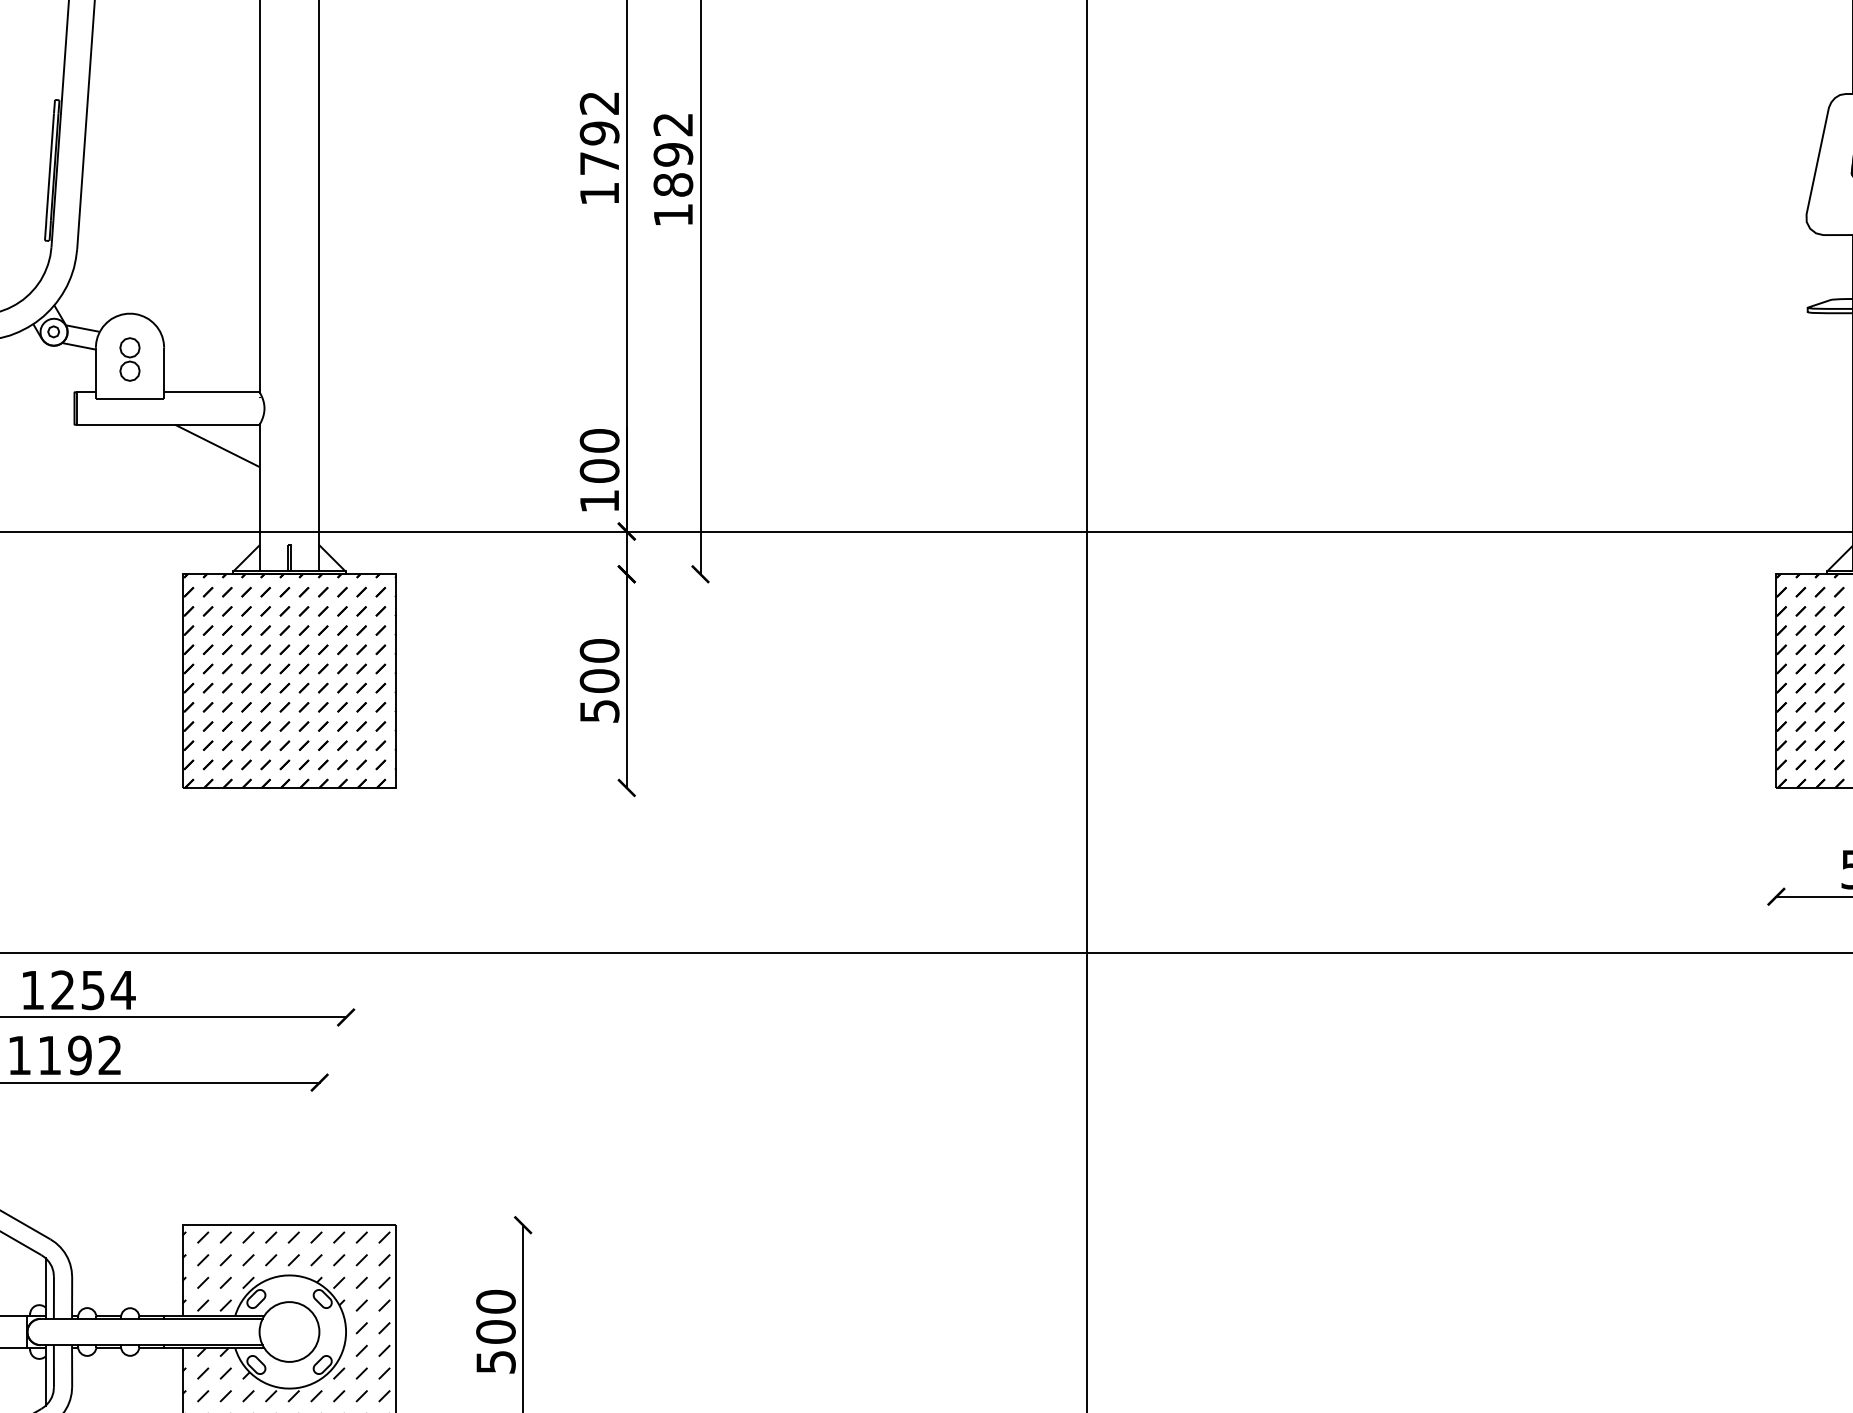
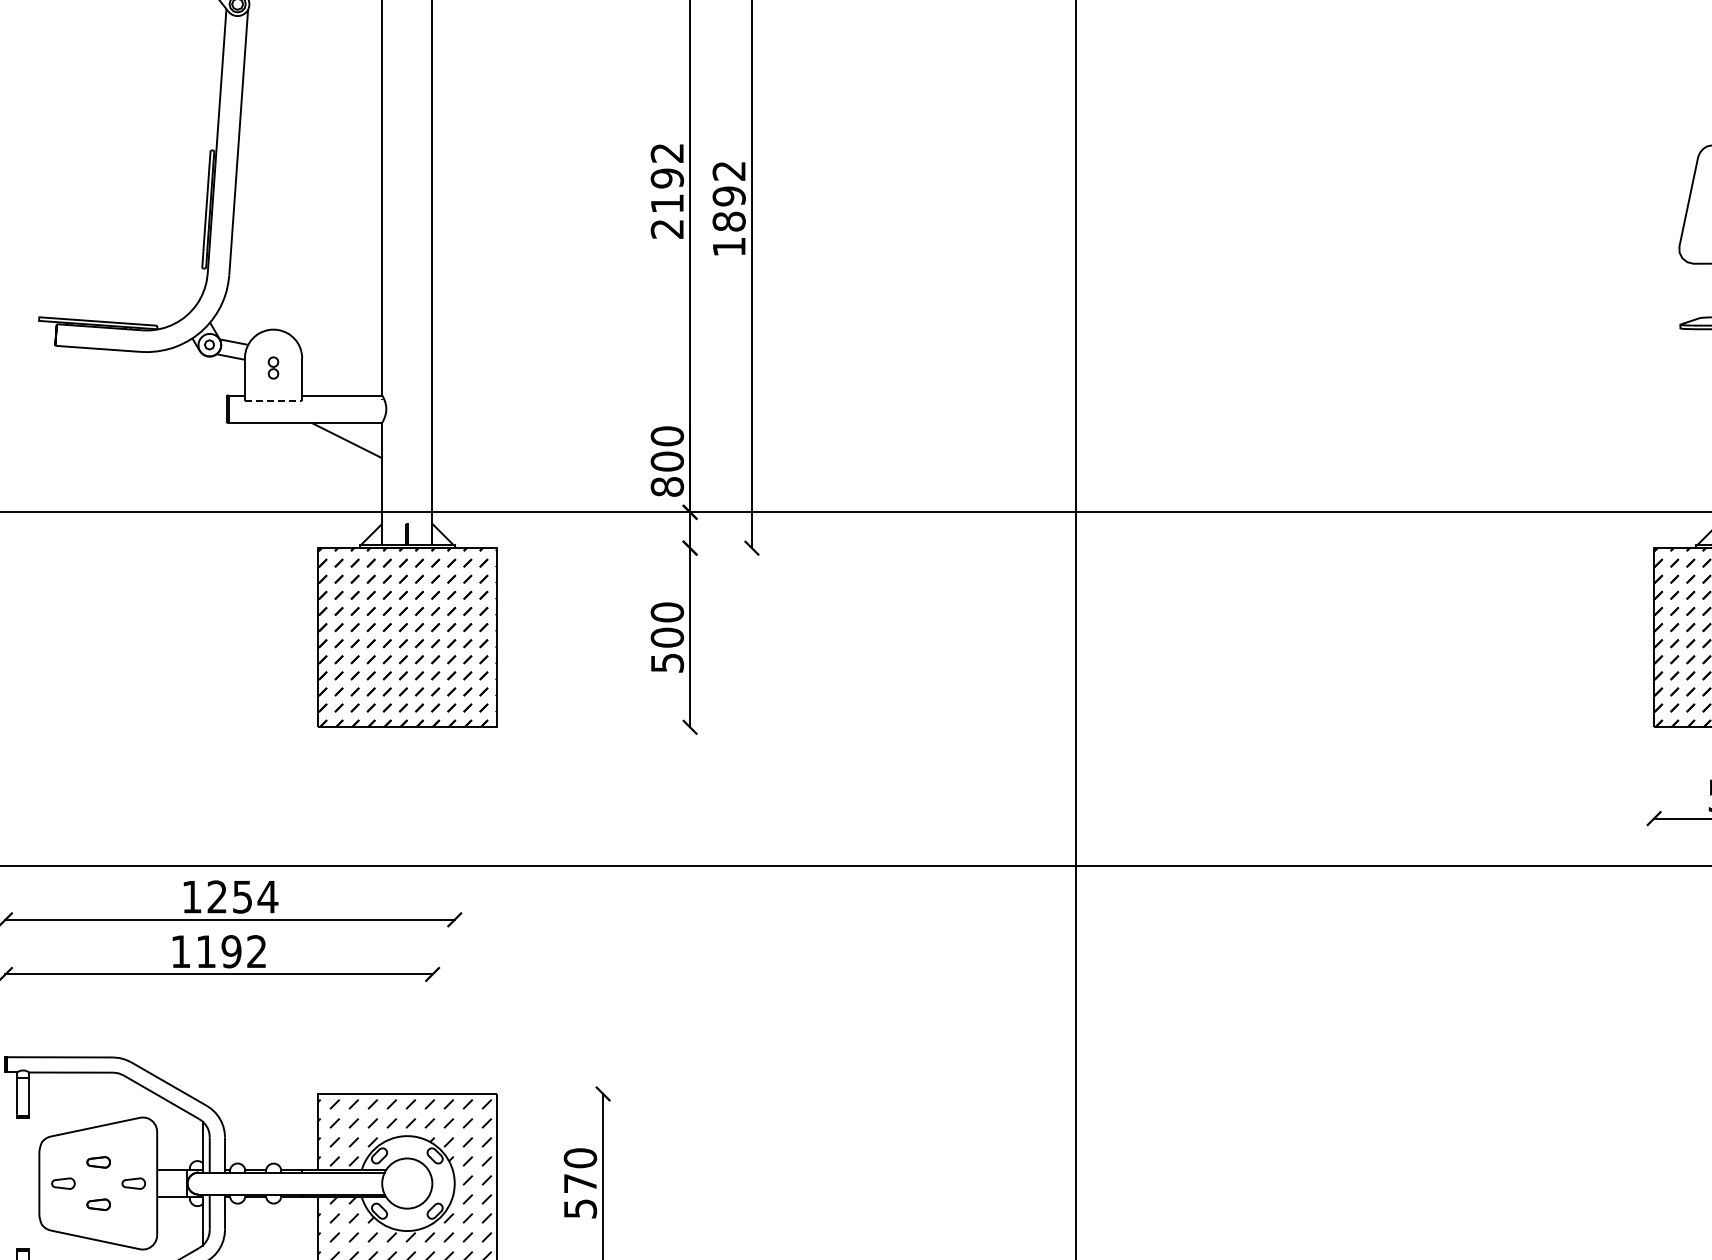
text: (598, 178) -> (666, 216), 1792 -> 2192
part: (129, 358) -> (273, 367), size x0.6
line: (129, 399) -> (273, 401), solid -> dashed
text: (599, 500) -> (667, 486), 100 -> 800
text: (496, 1331) -> (580, 1183), 500 -> 570

